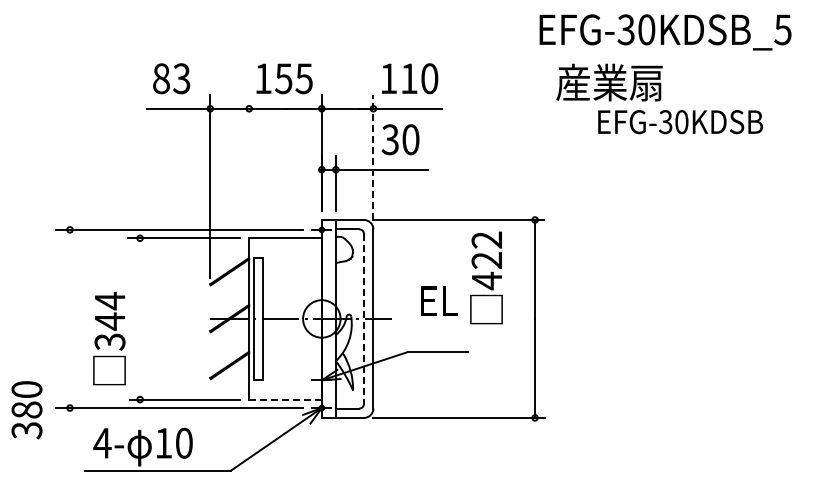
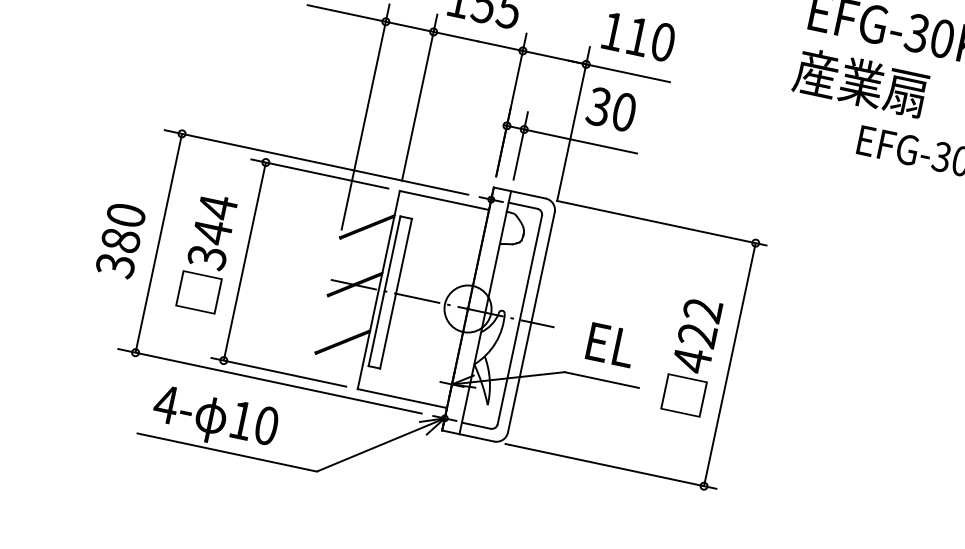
text: (609, 82) -> (860, 82), moved
line: (373, 157) -> (573, 124), dashed -> solid
line: (249, 161) -> (420, 96), added
text: (486, 277) -> (692, 356), moved
text: (439, 300) -> (611, 344), moved
line: (70, 318) -> (159, 242), added
line: (140, 318) -> (245, 261), added
line: (364, 318) -> (520, 319), dashed -> solid
text: (109, 338) -> (207, 253), moved
line: (286, 399) -> (403, 398), dashed -> solid
text: (26, 410) -> (120, 240), moved

